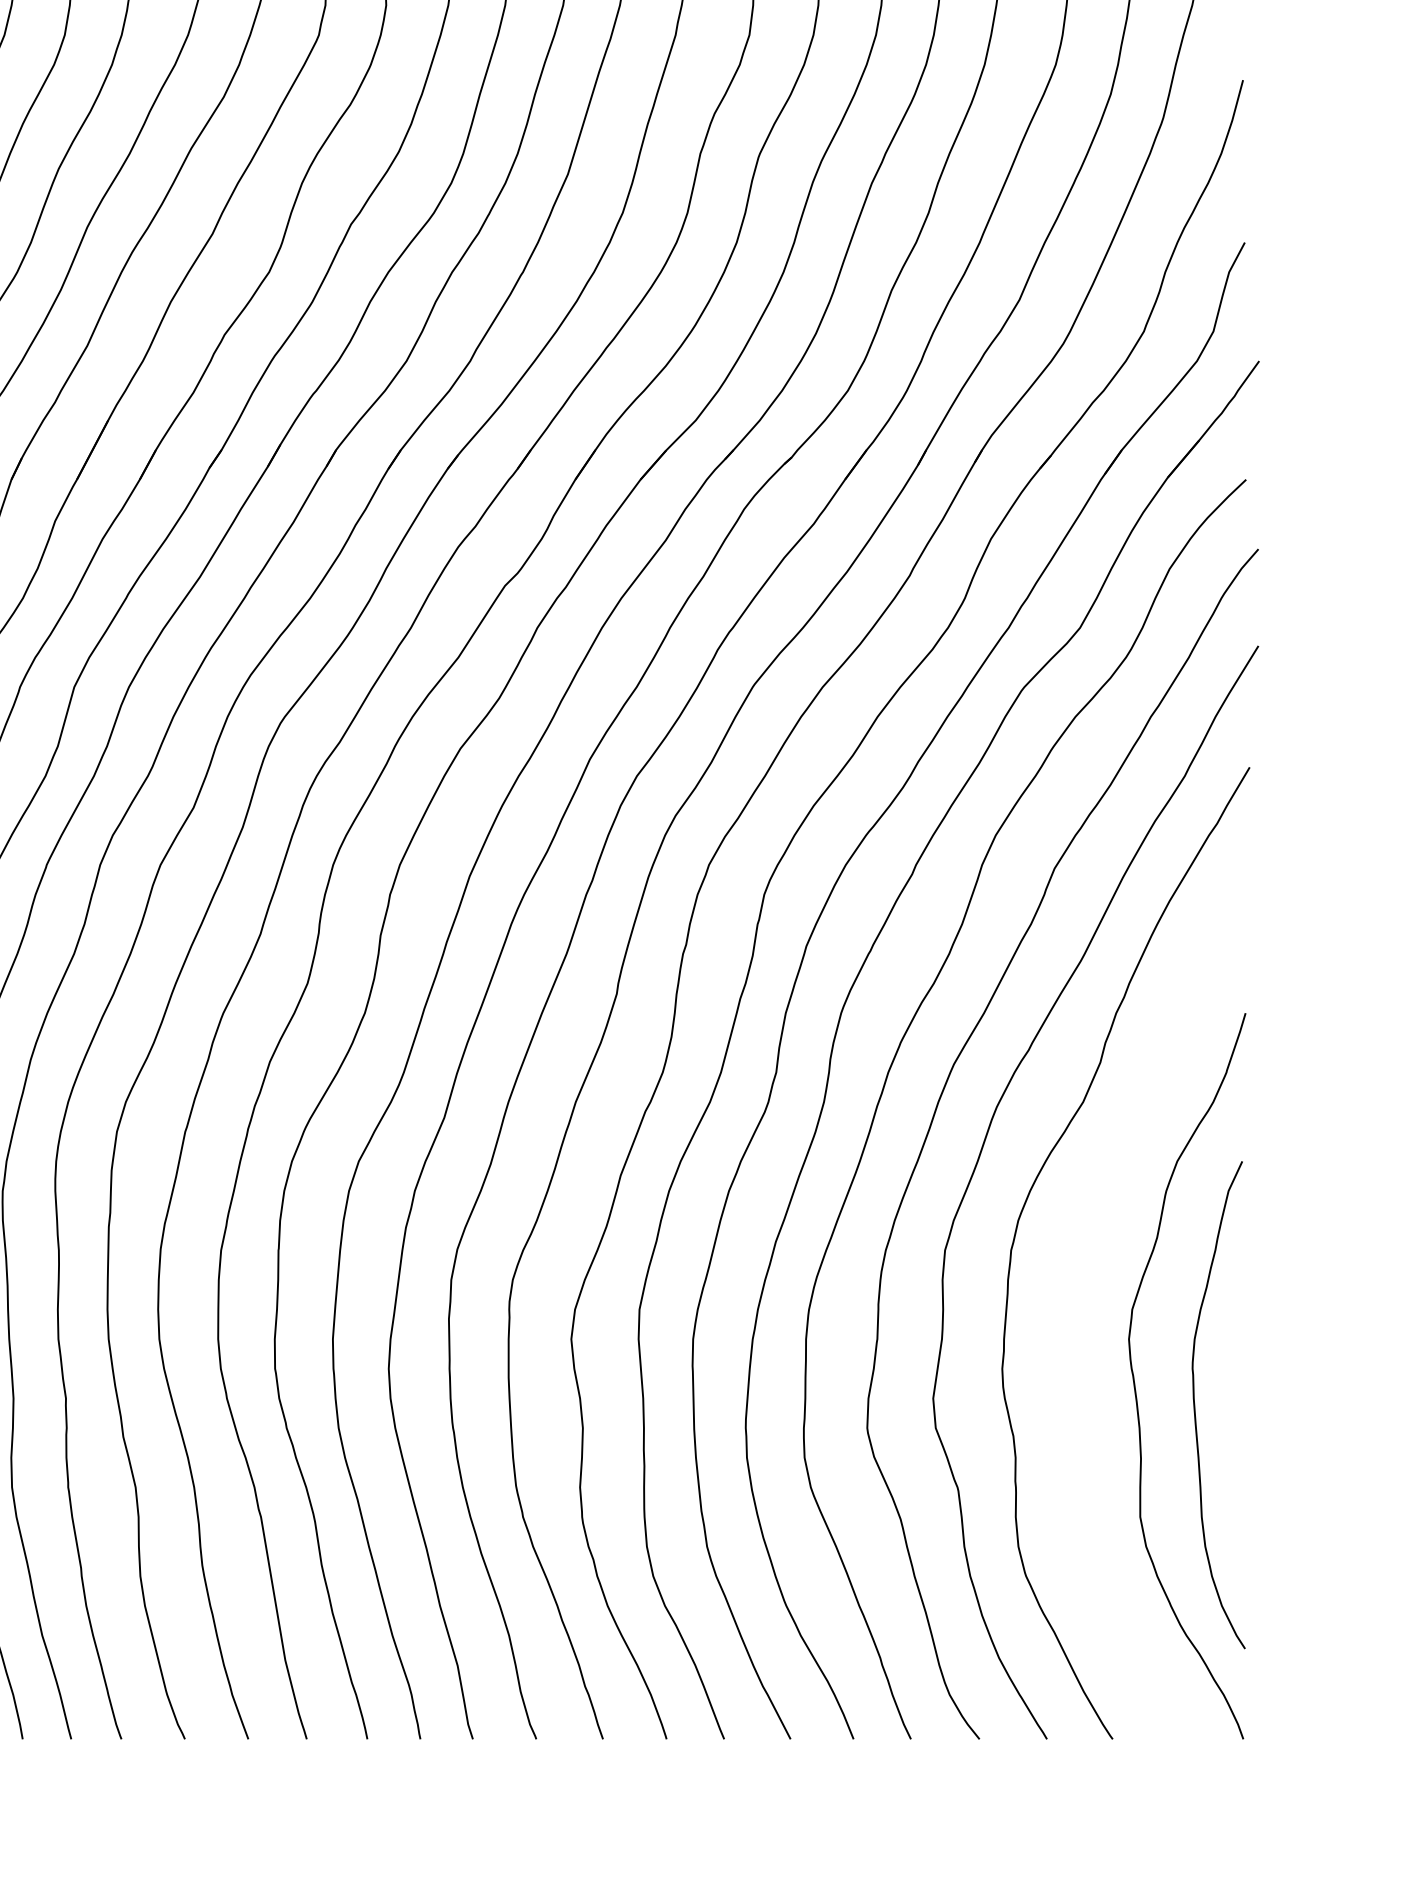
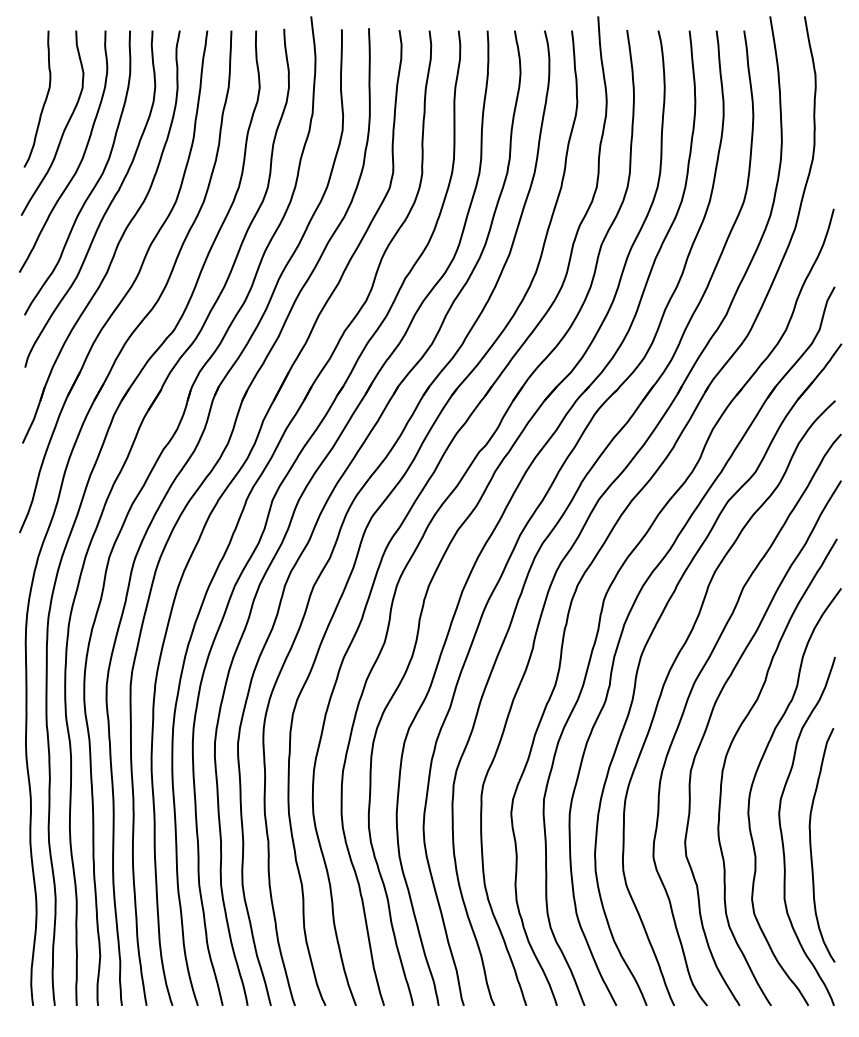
curve: (1077, 1272) -> (754, 781), added

